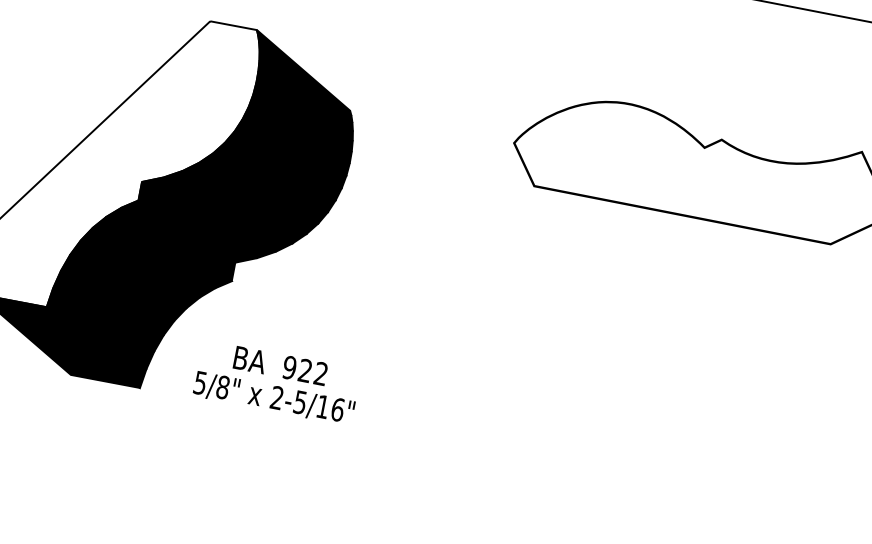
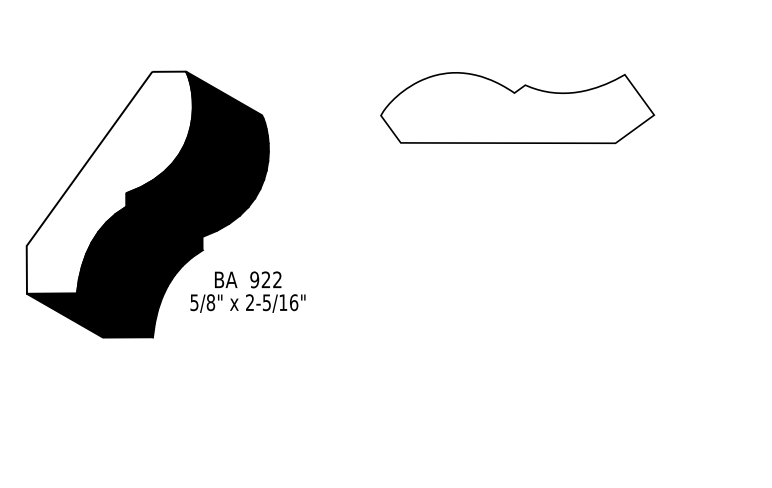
text: (276, 381) -> (247, 291), moved

